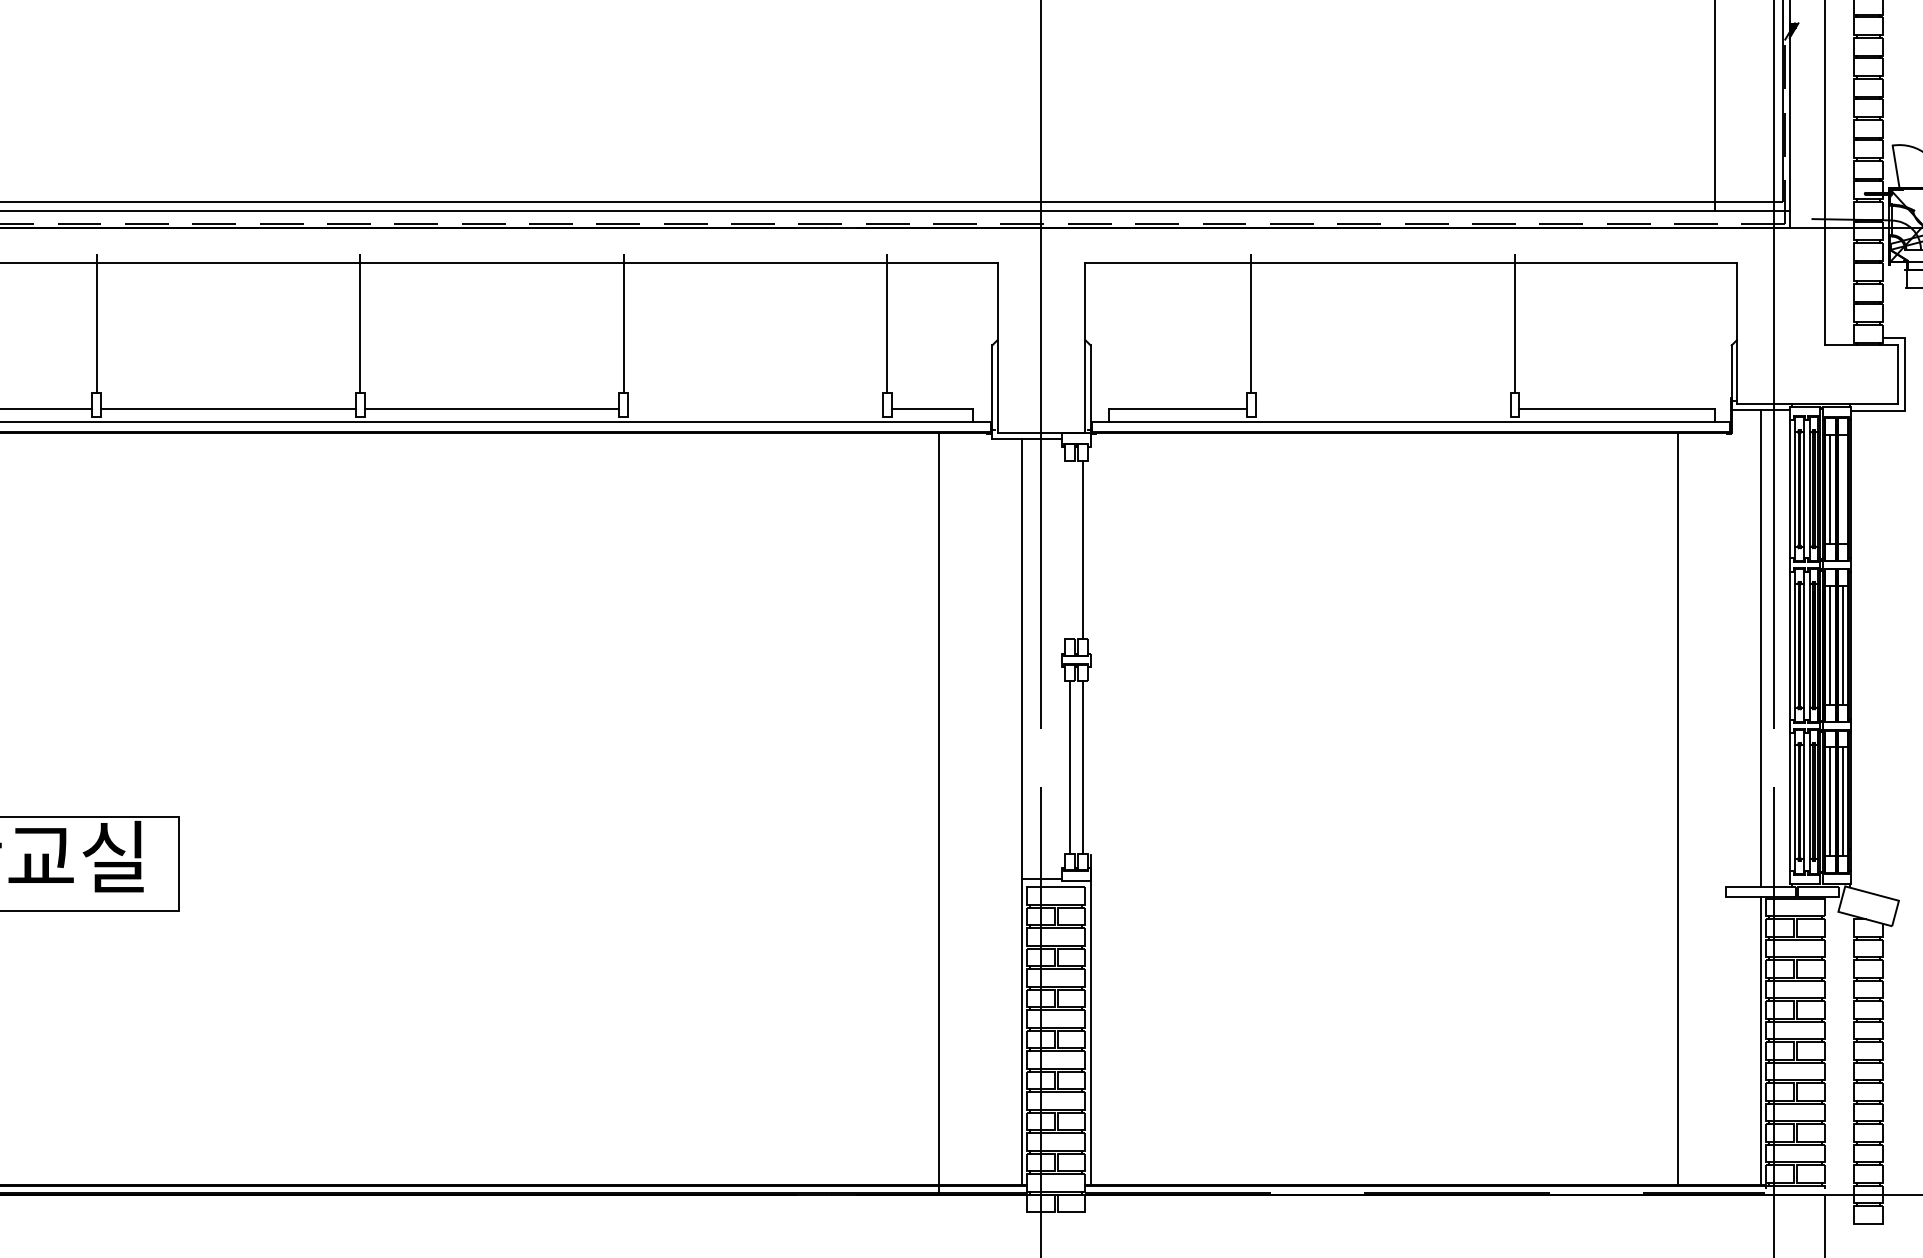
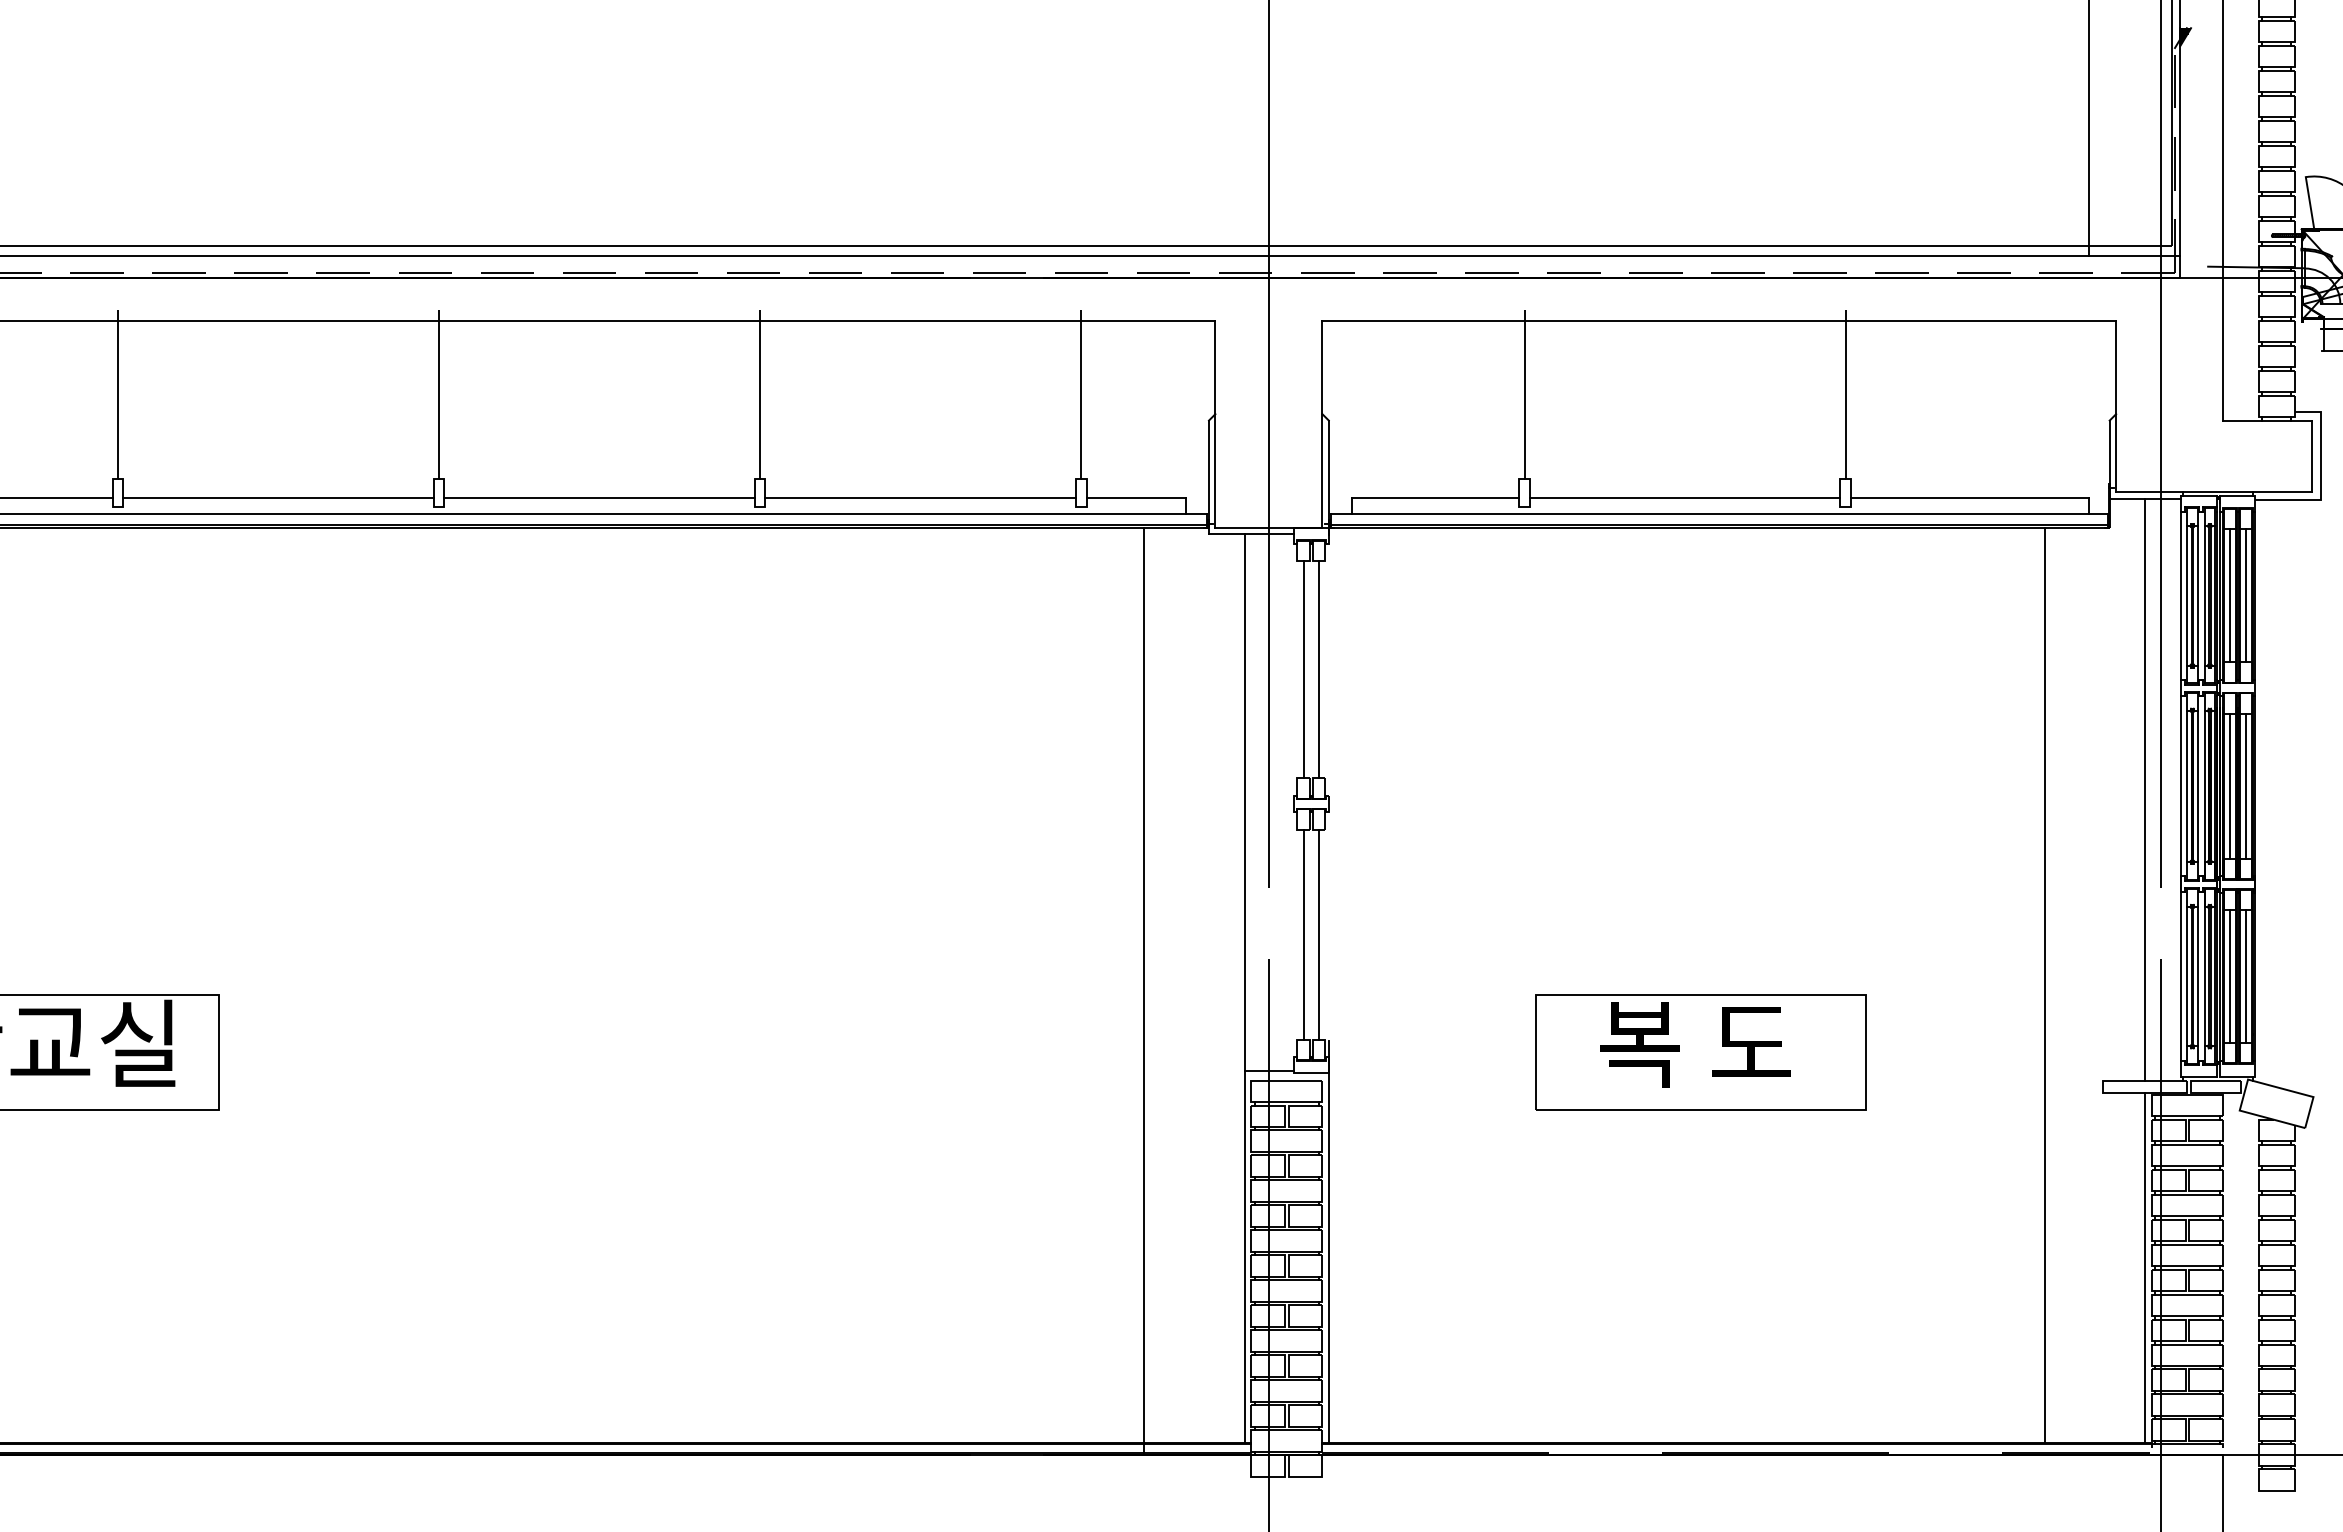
line: (755, 409) -> (920, 498), added
line: (1382, 409) -> (1684, 498), added
line: (1843, 489) -> (2245, 595), added
line: (1069, 549) -> (1303, 669), added
part: (1395, 864) -> (1700, 1052), added

